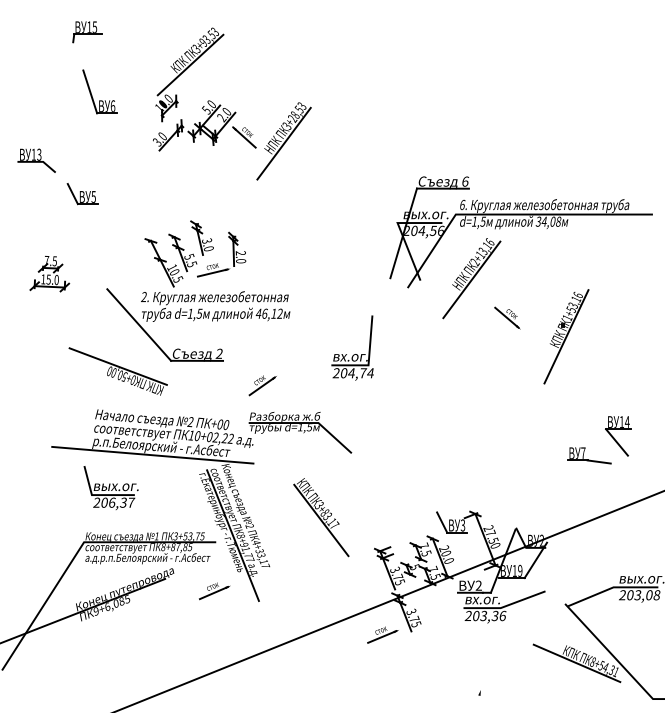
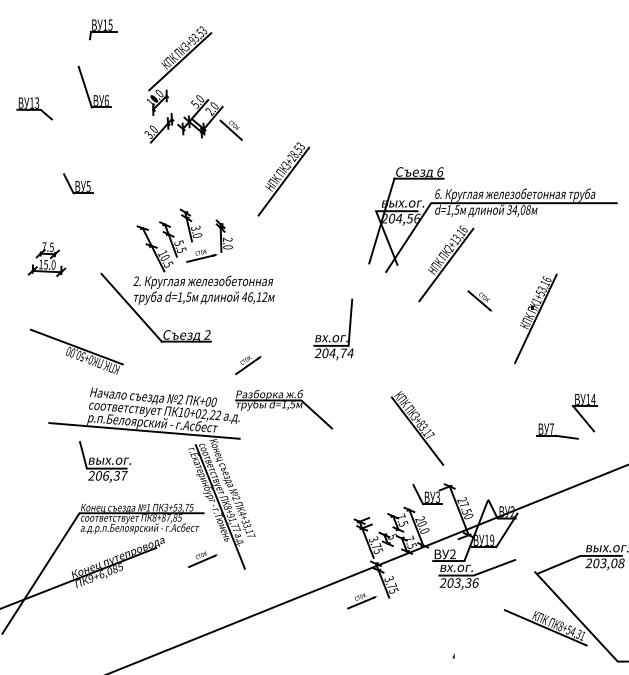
part: (87, 32) -> (103, 30), moved
part: (283, 141) -> (283, 179), moved
part: (36, 160) -> (34, 108), moved
part: (117, 371) -> (76, 351), moved
part: (321, 517) -> (417, 428), moved

